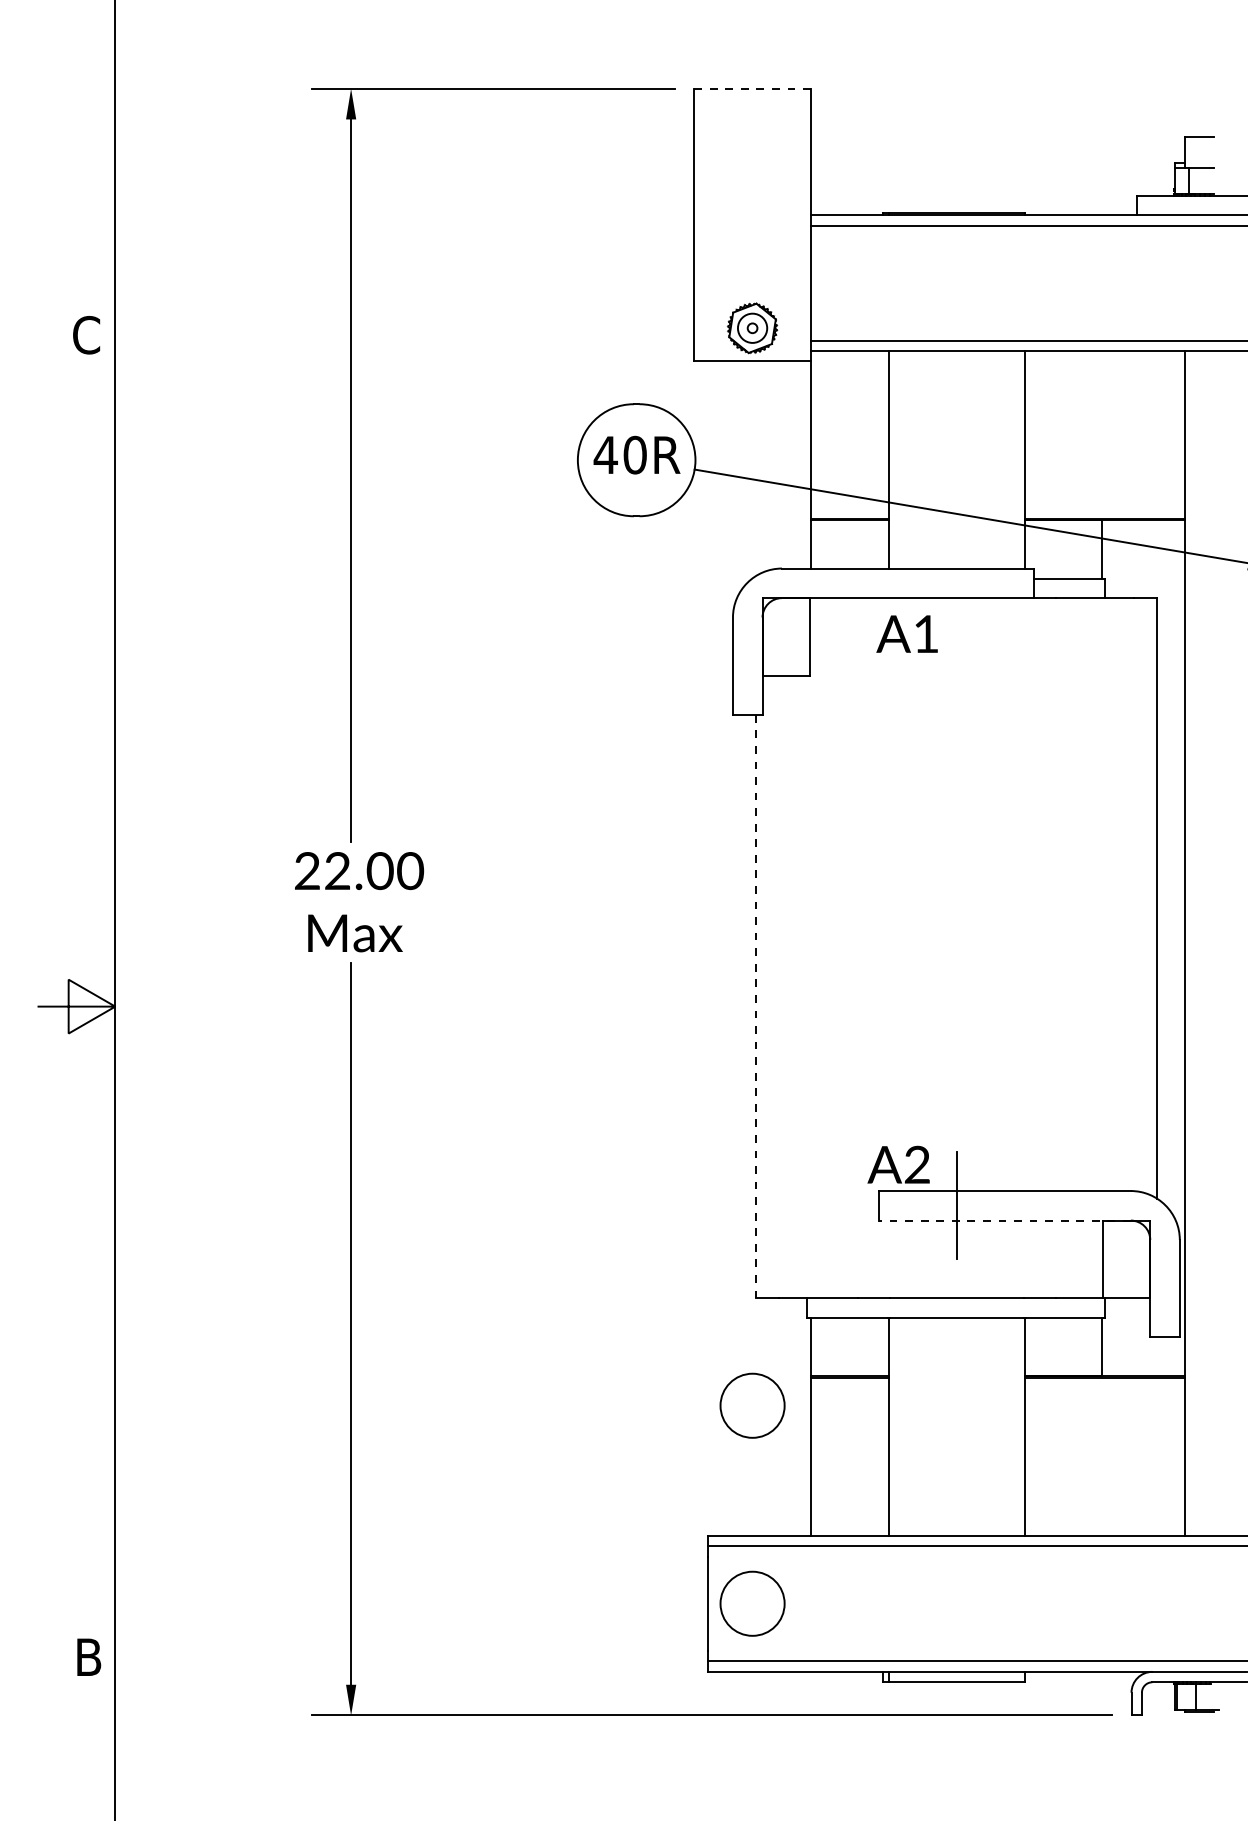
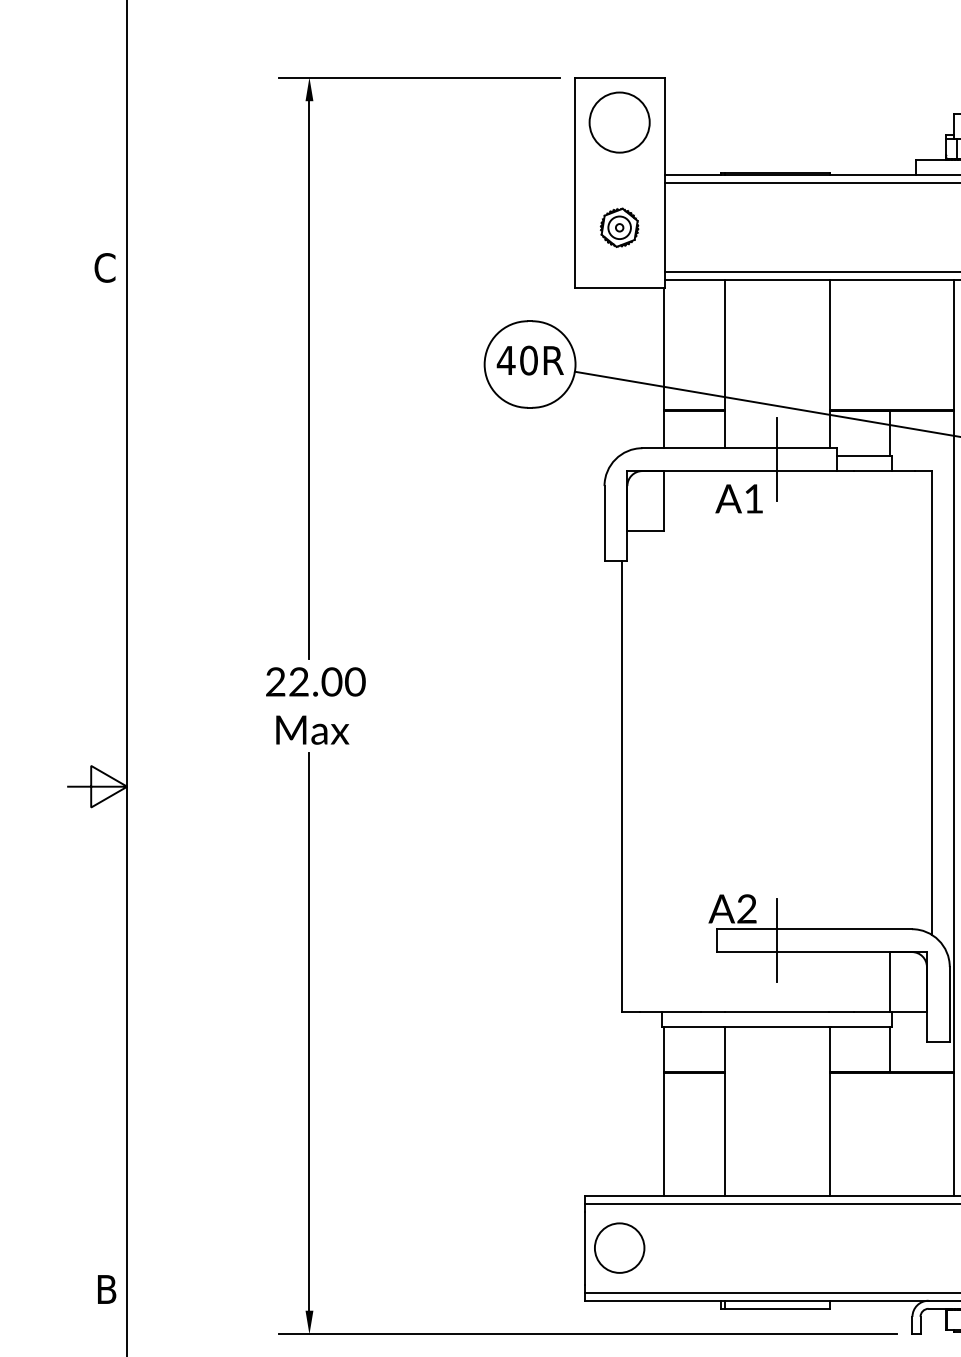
line: (753, 88) -> (620, 77), dashed -> solid
circle: (752, 146) -> (619, 122), added
part: (752, 328) -> (619, 227), moved
line: (956, 583) -> (777, 459), added
line: (756, 1006) -> (622, 786), dashed -> solid
line: (1004, 1220) -> (814, 951), dashed -> solid
circle: (752, 1405) -> (619, 1094), removed

